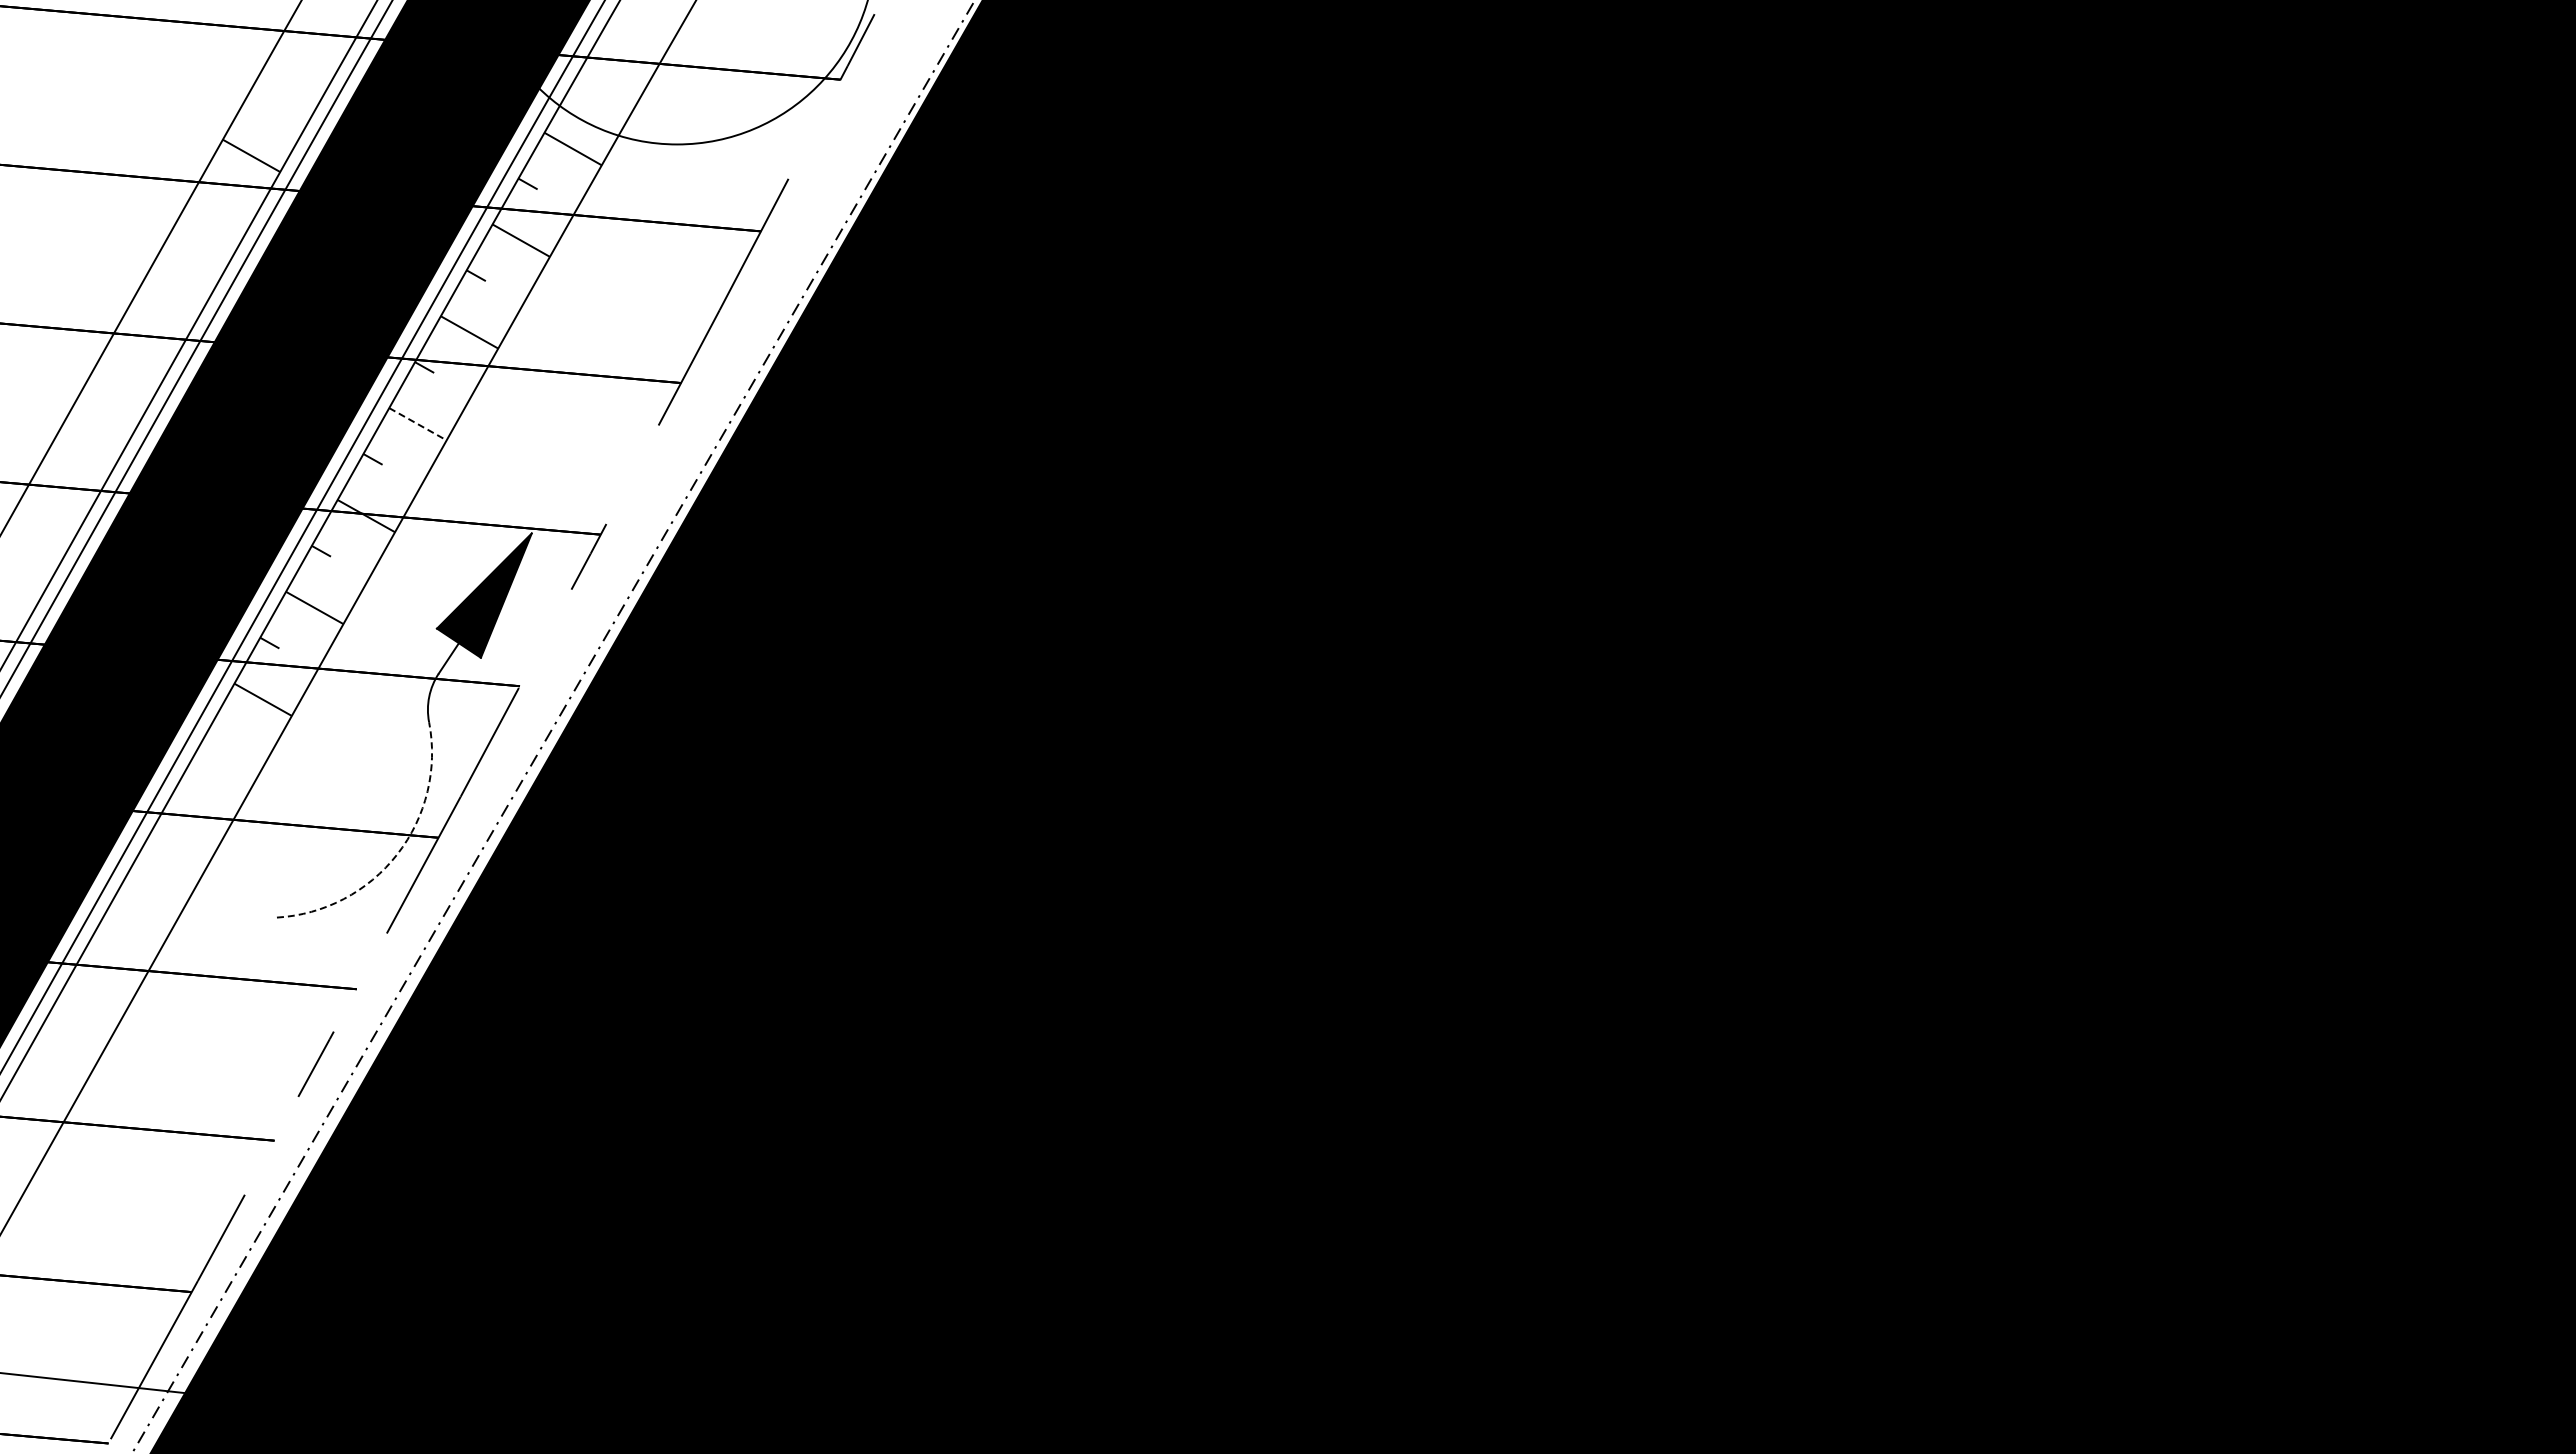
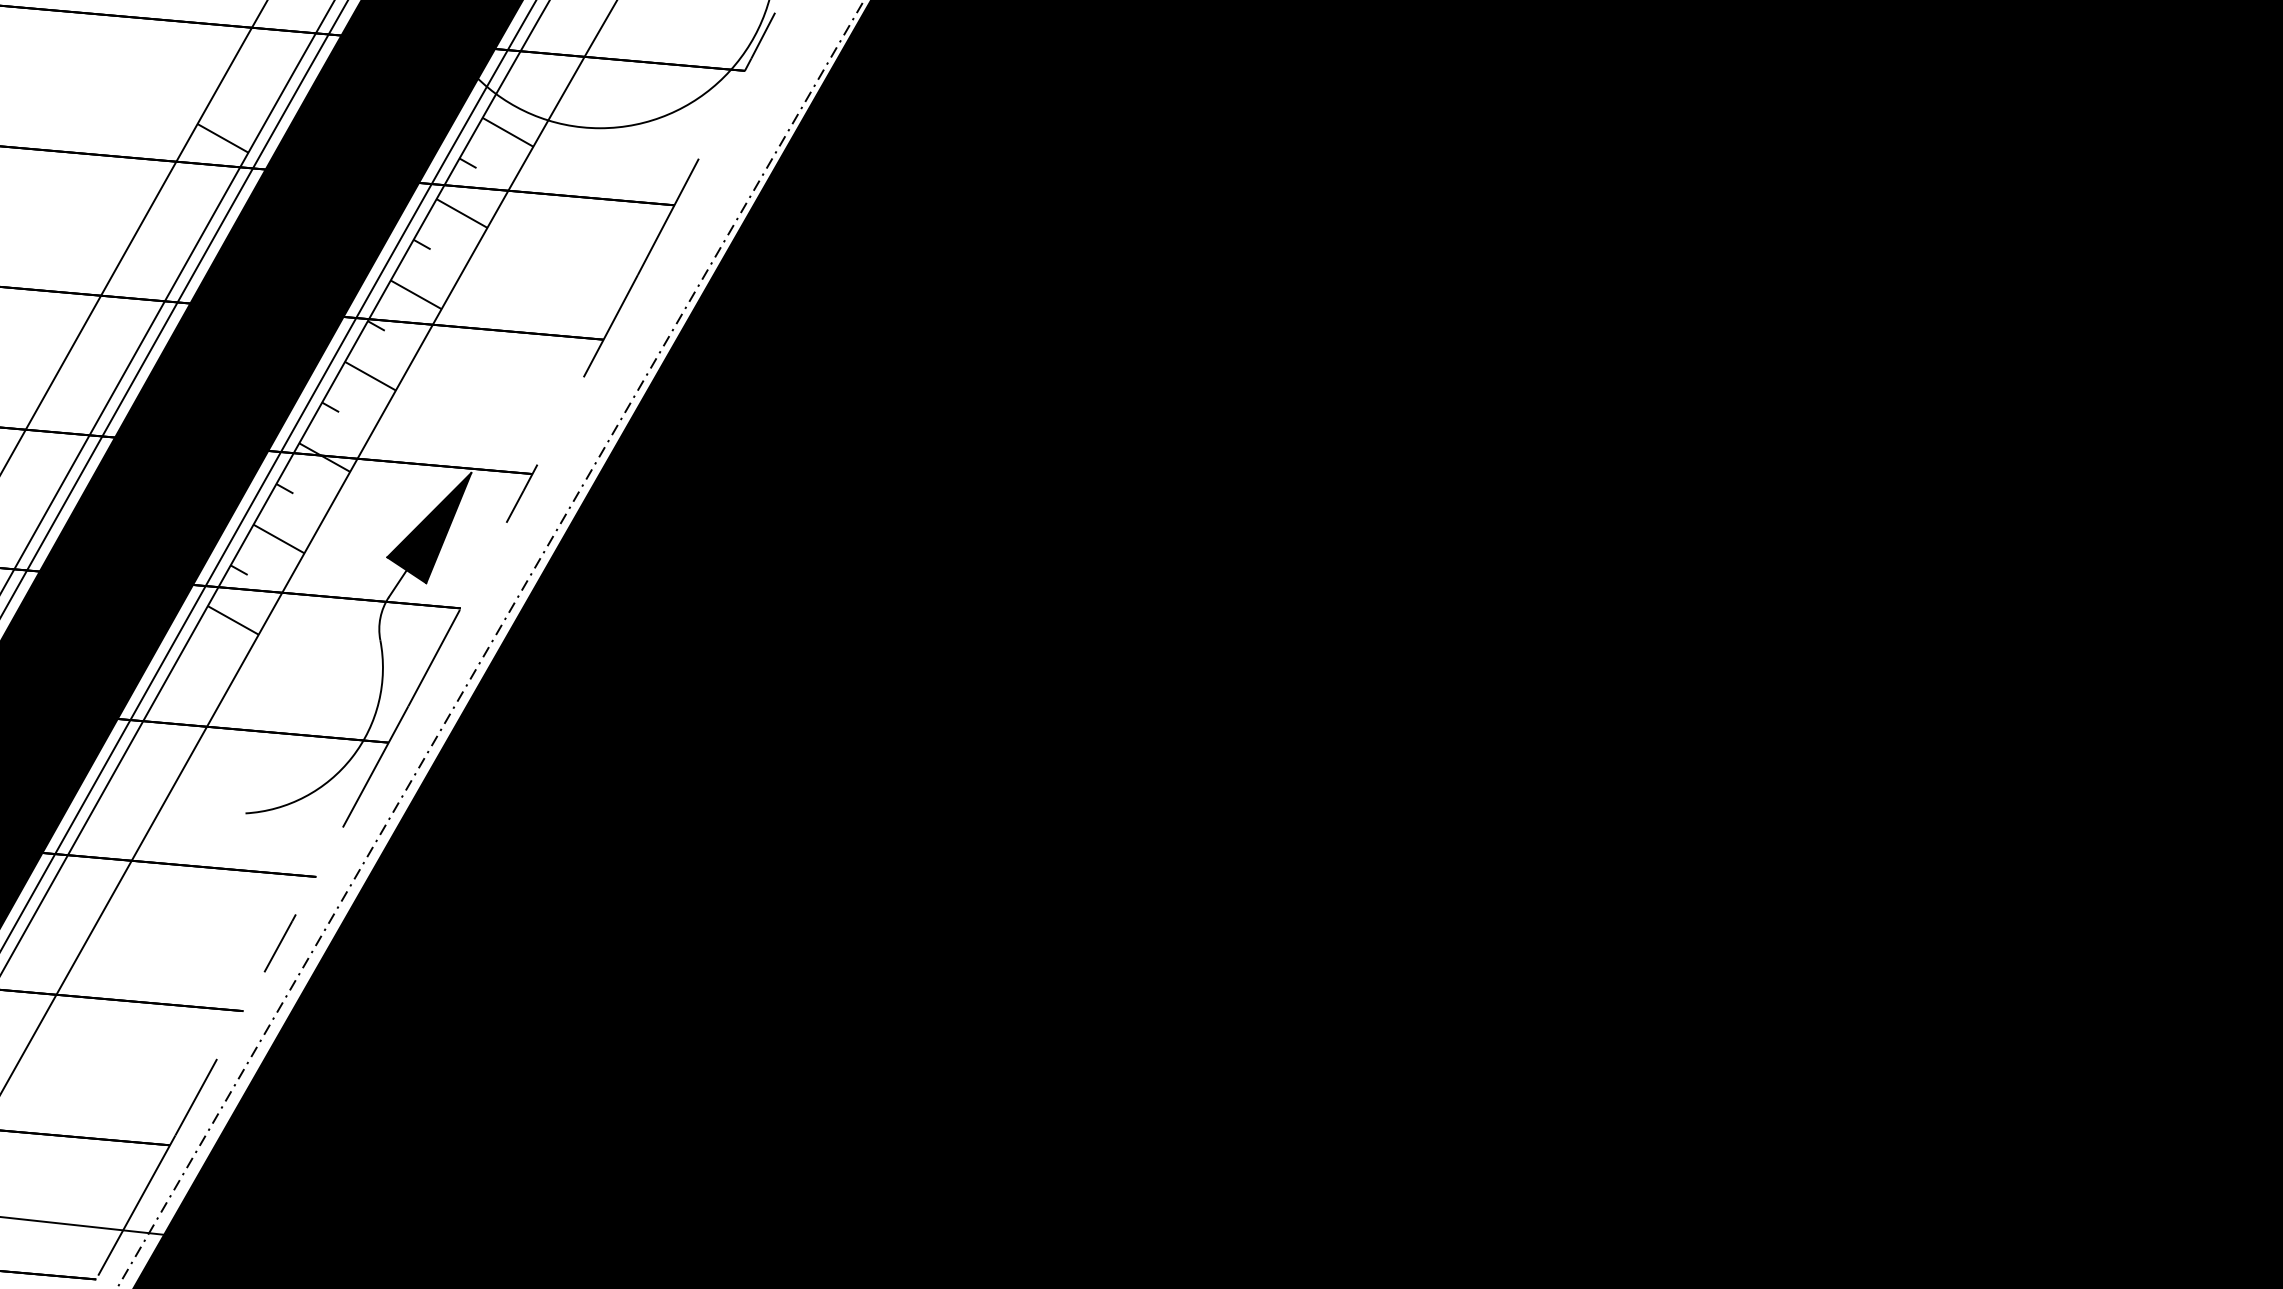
line: (417, 424) -> (370, 376), dashed -> solid
arc: (397, 854) -> (352, 757), dashed -> solid

